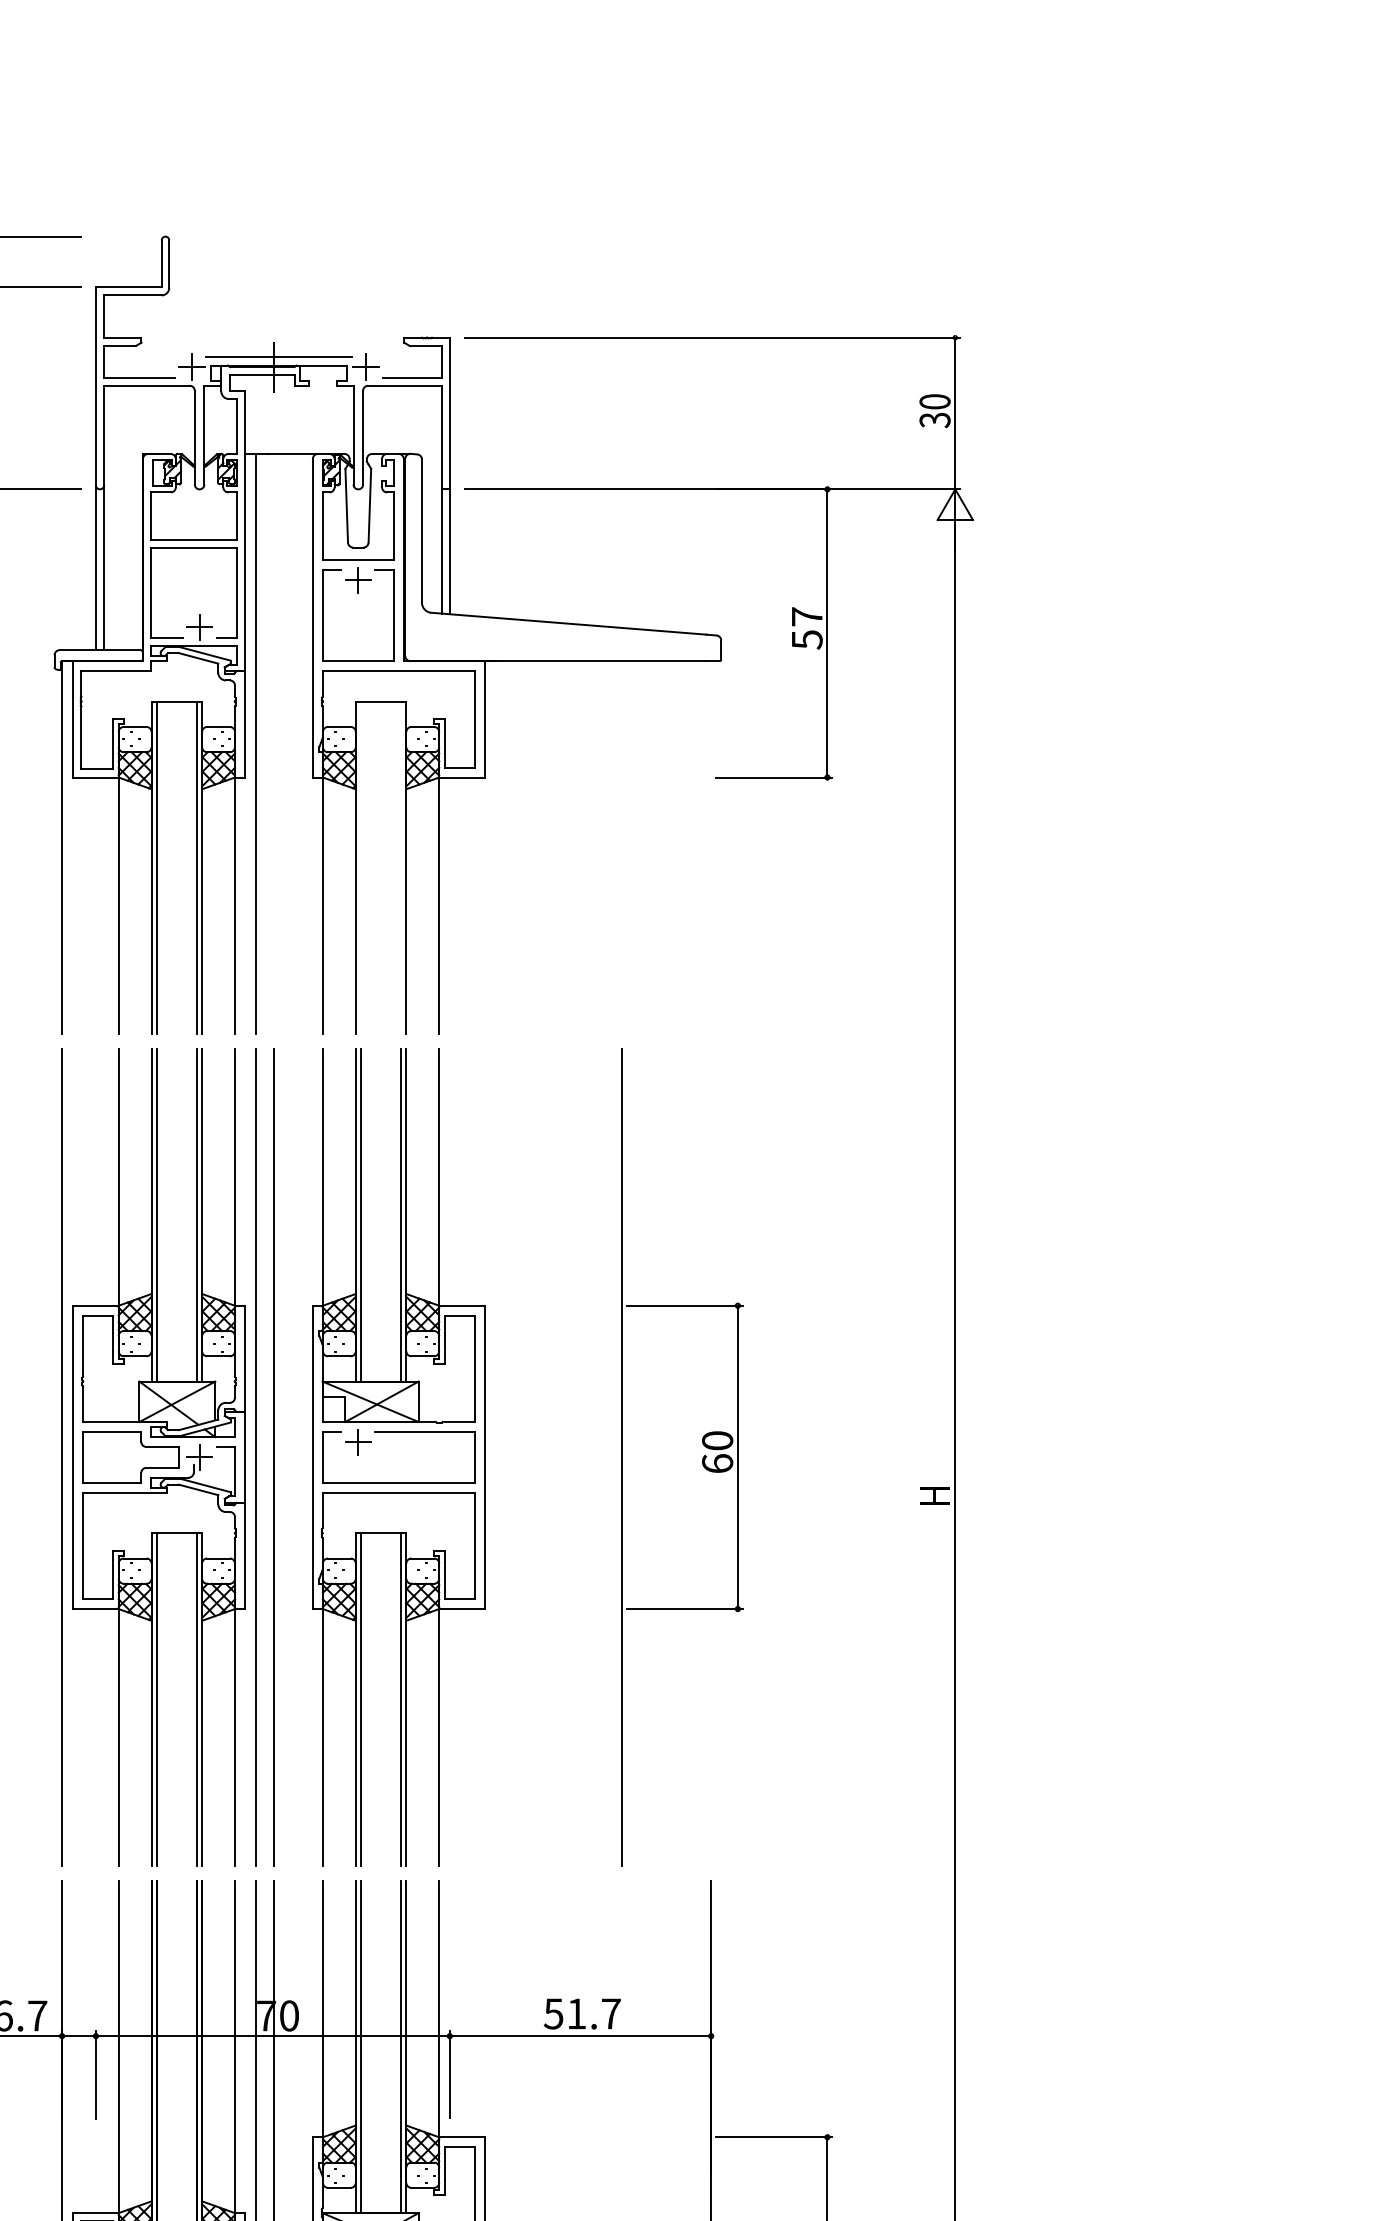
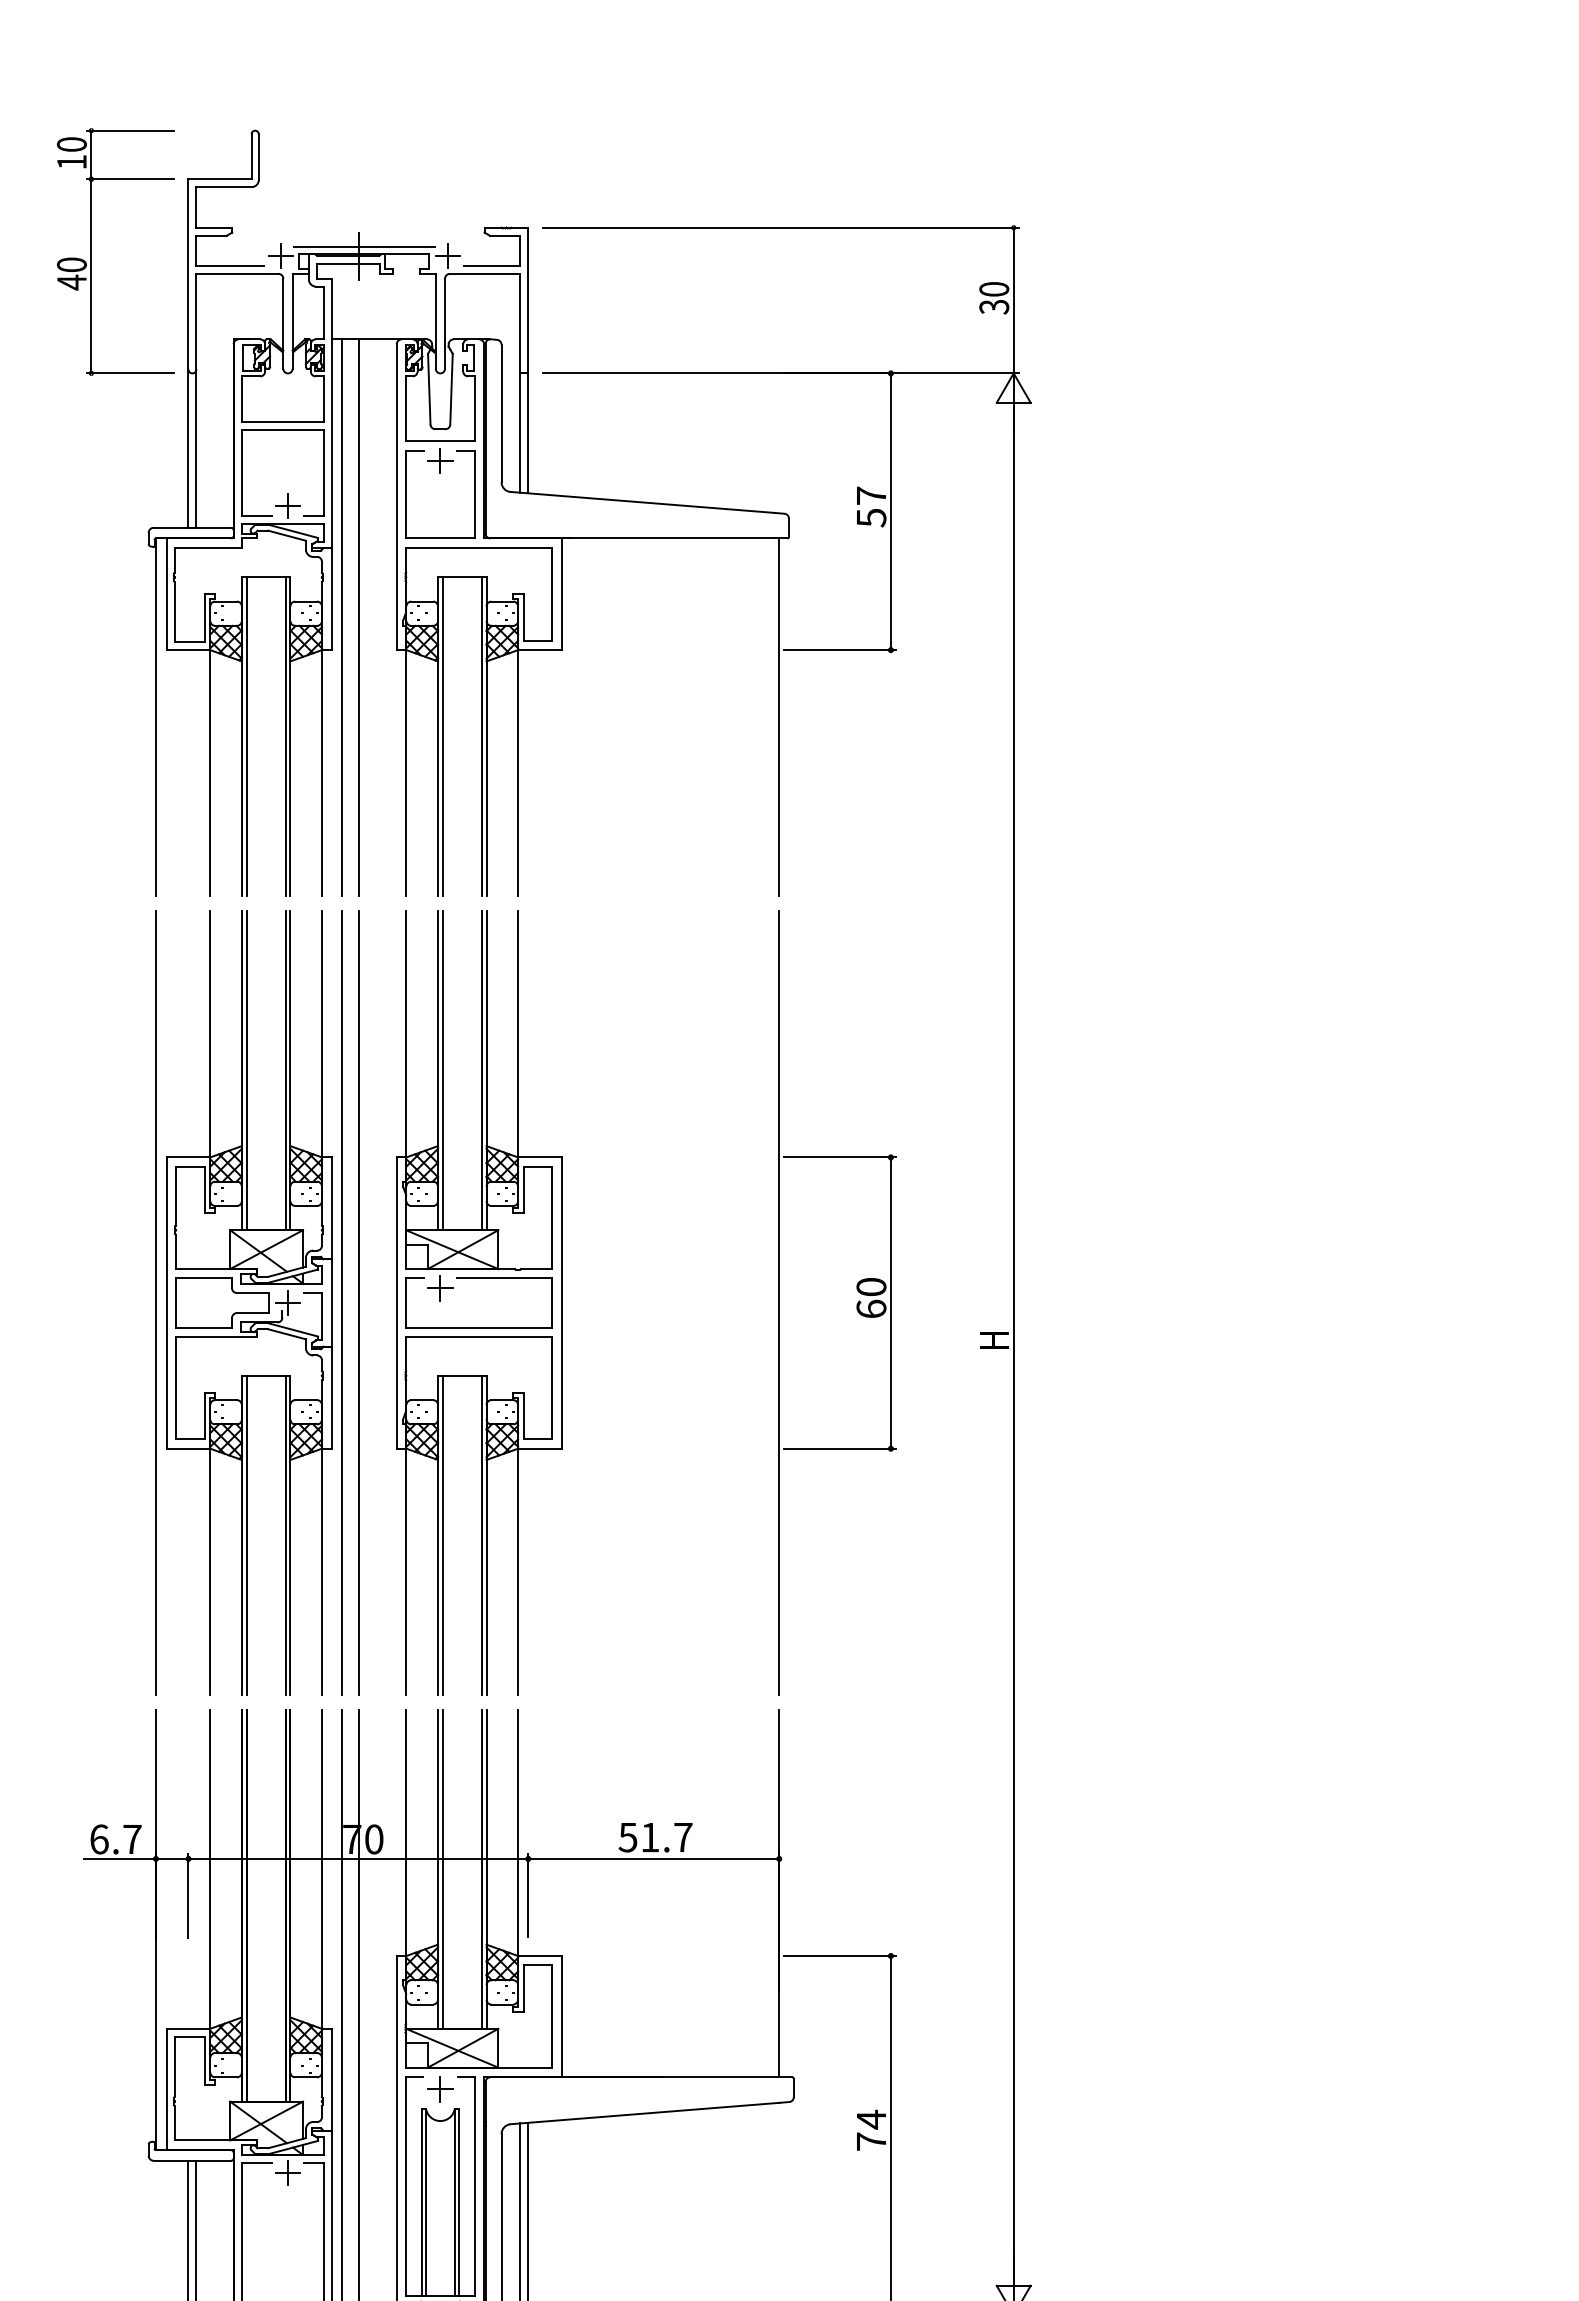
line: (274, 743) -> (359, 617), added
line: (711, 847) -> (779, 717), added
line: (360, 867) -> (442, 736), added
line: (401, 867) -> (481, 736), added
part: (702, 1458) -> (856, 1304), moved

